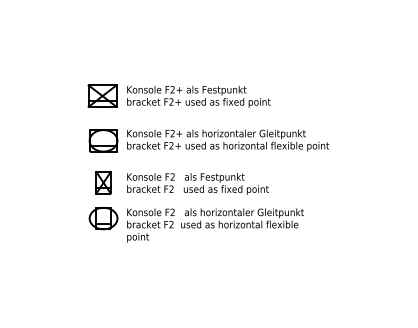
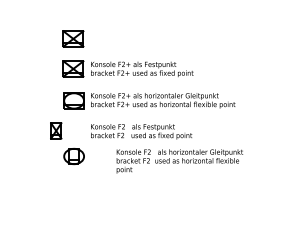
part: (102, 53) -> (73, 38), added
part: (103, 182) -> (56, 130), moved
text: (215, 225) -> (179, 161), moved

